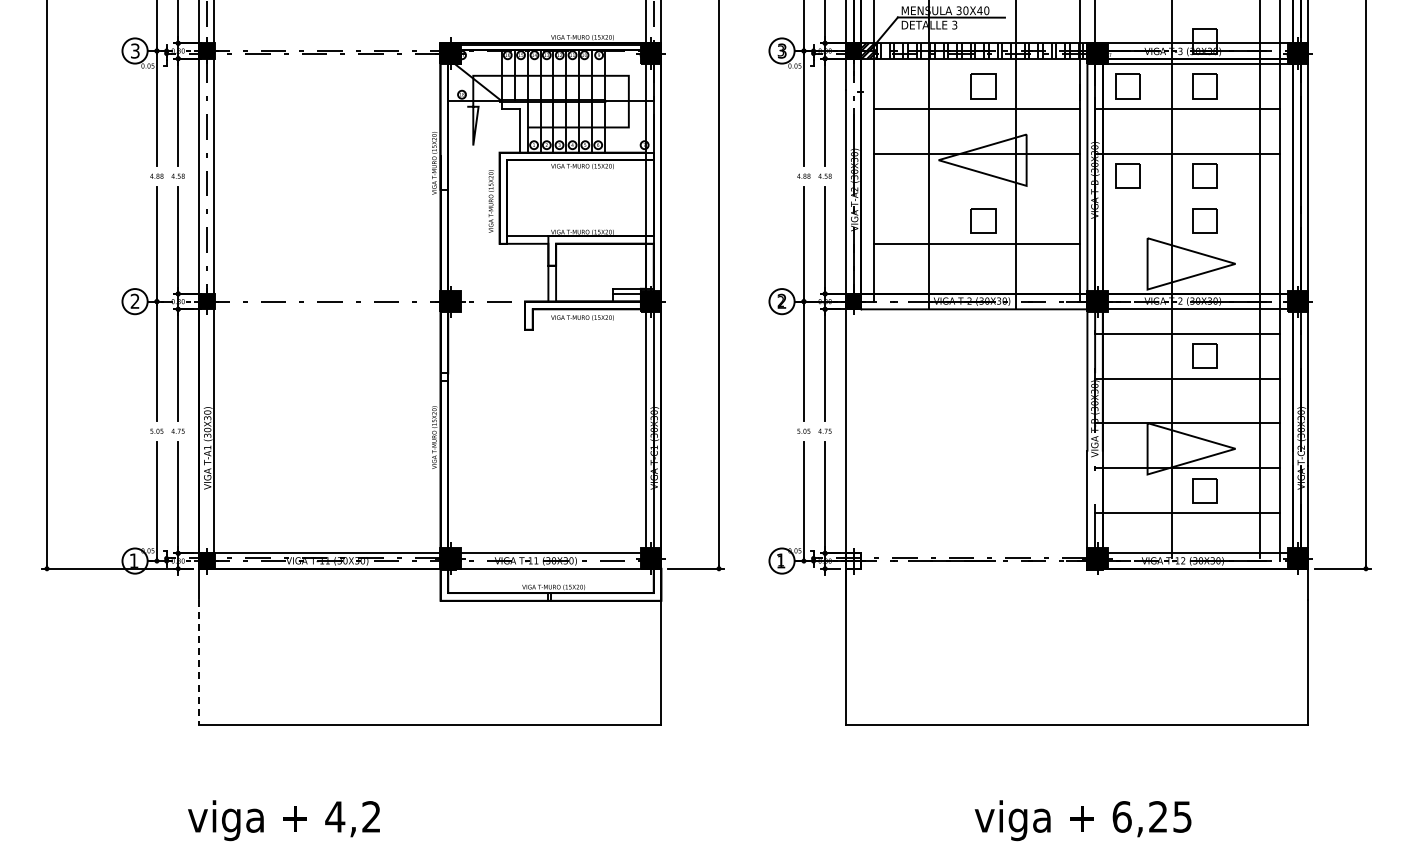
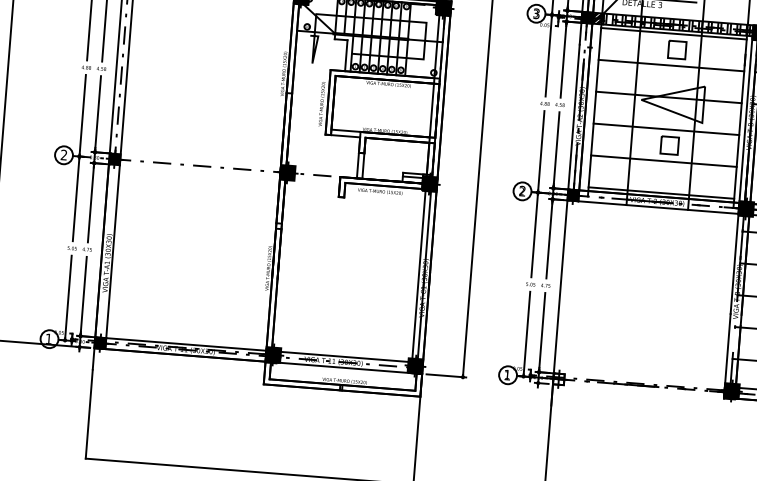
line: (976, 63) -> (673, 33), added
line: (976, 198) -> (666, 129), added
line: (976, 288) -> (661, 192), added
line: (199, 662) -> (89, 414), dashed -> solid

